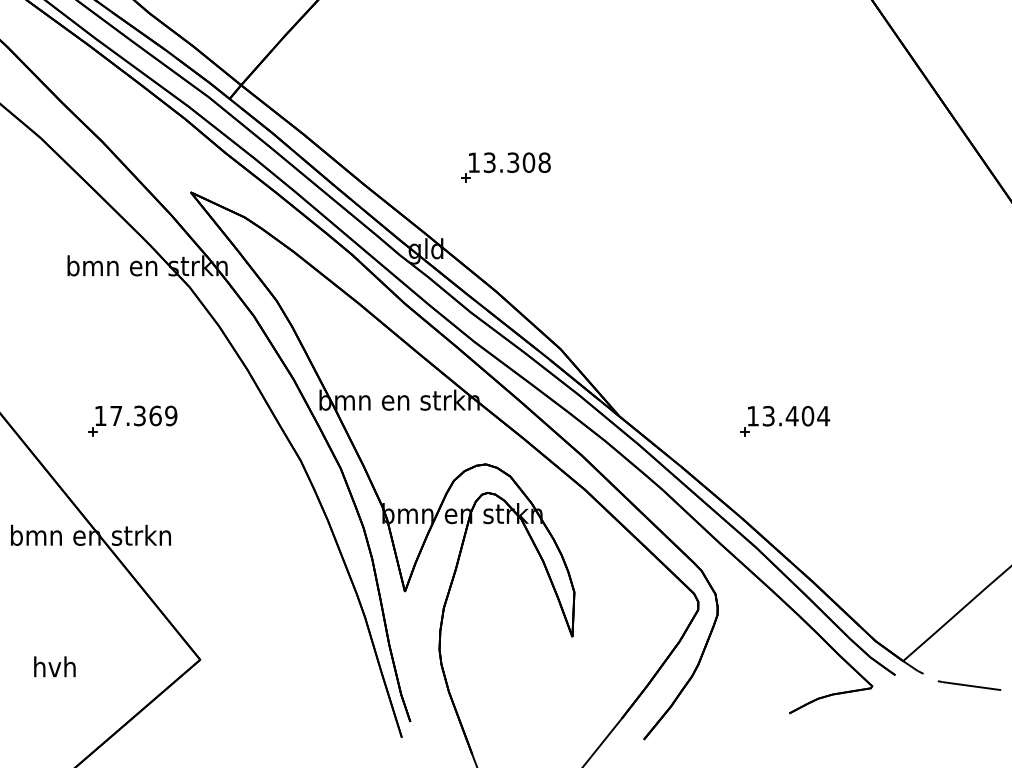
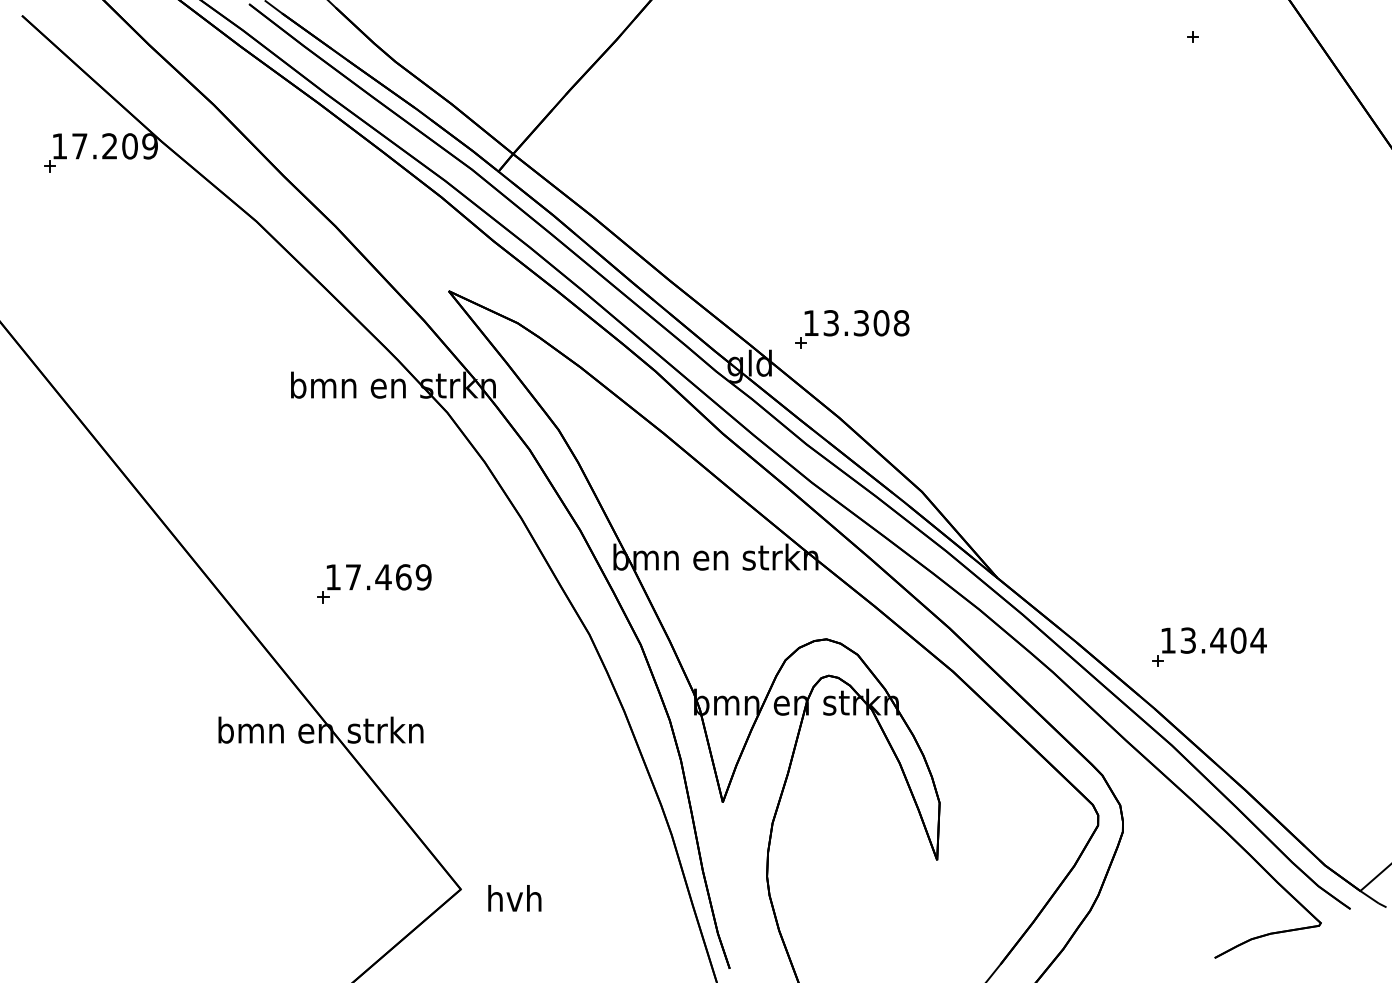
part: (506, 167) -> (852, 329), moved
text: (139, 416) -> (383, 577), 17.369 -> 17.469
part: (785, 420) -> (1209, 646), moved
text: (54, 666) -> (514, 898), moved

